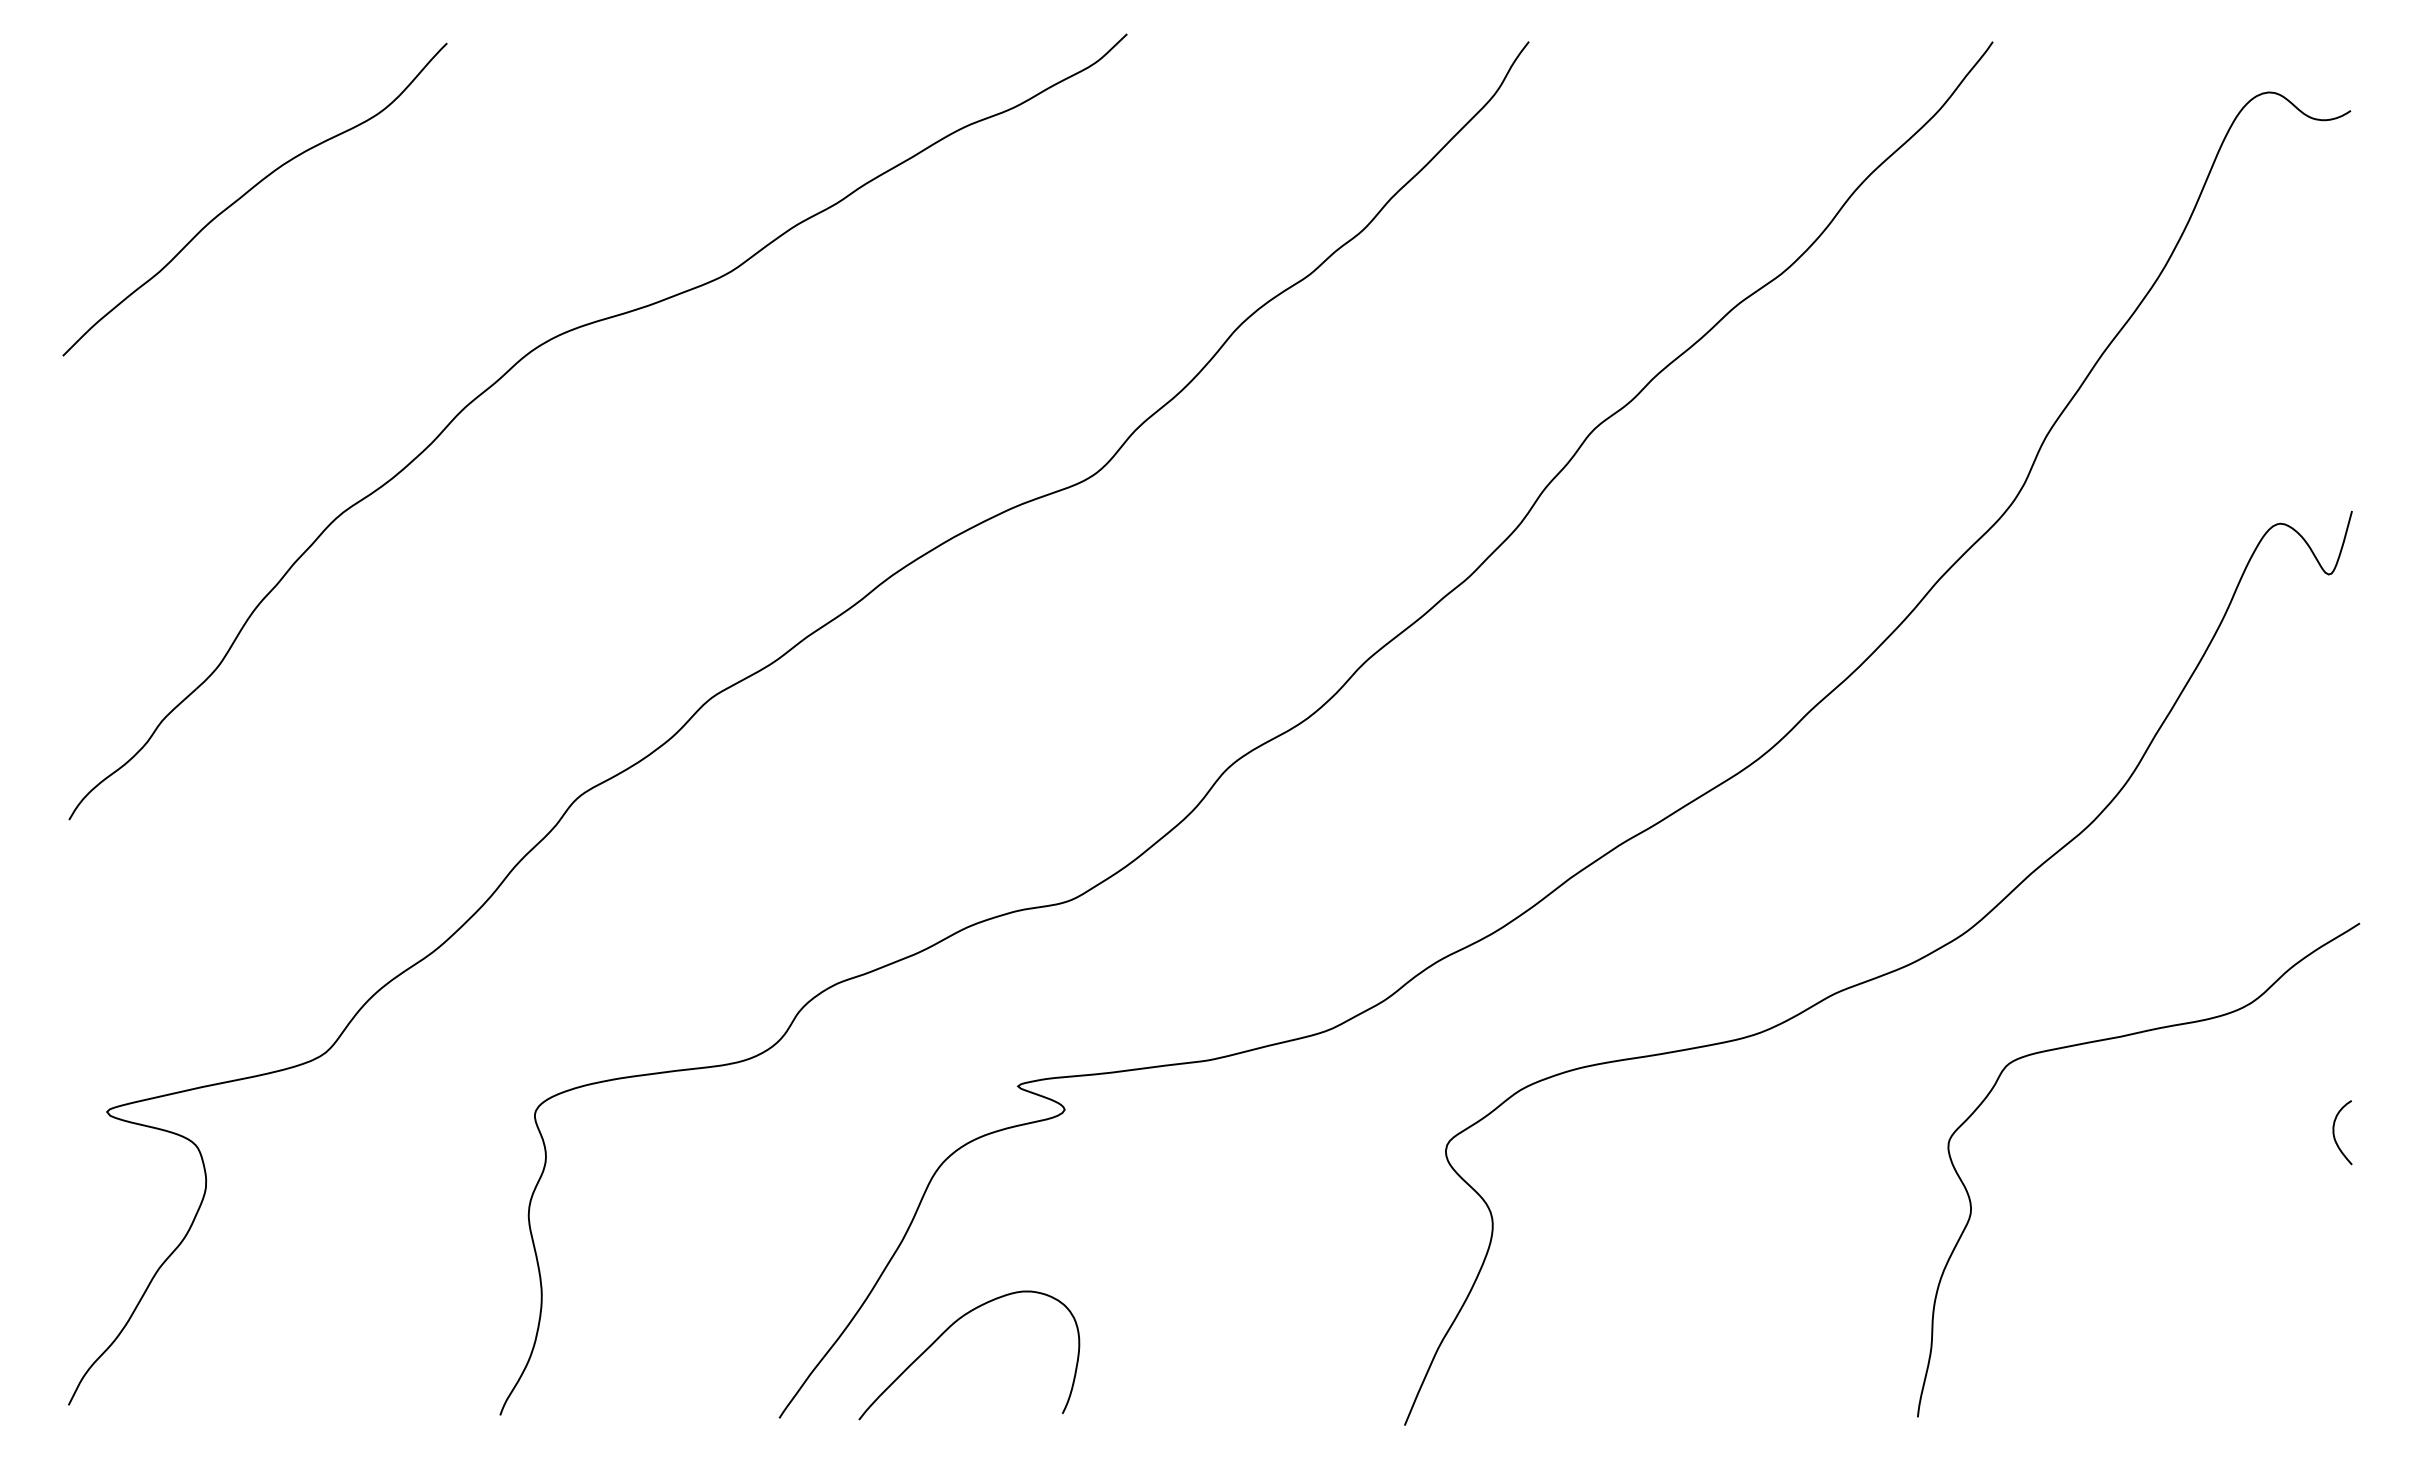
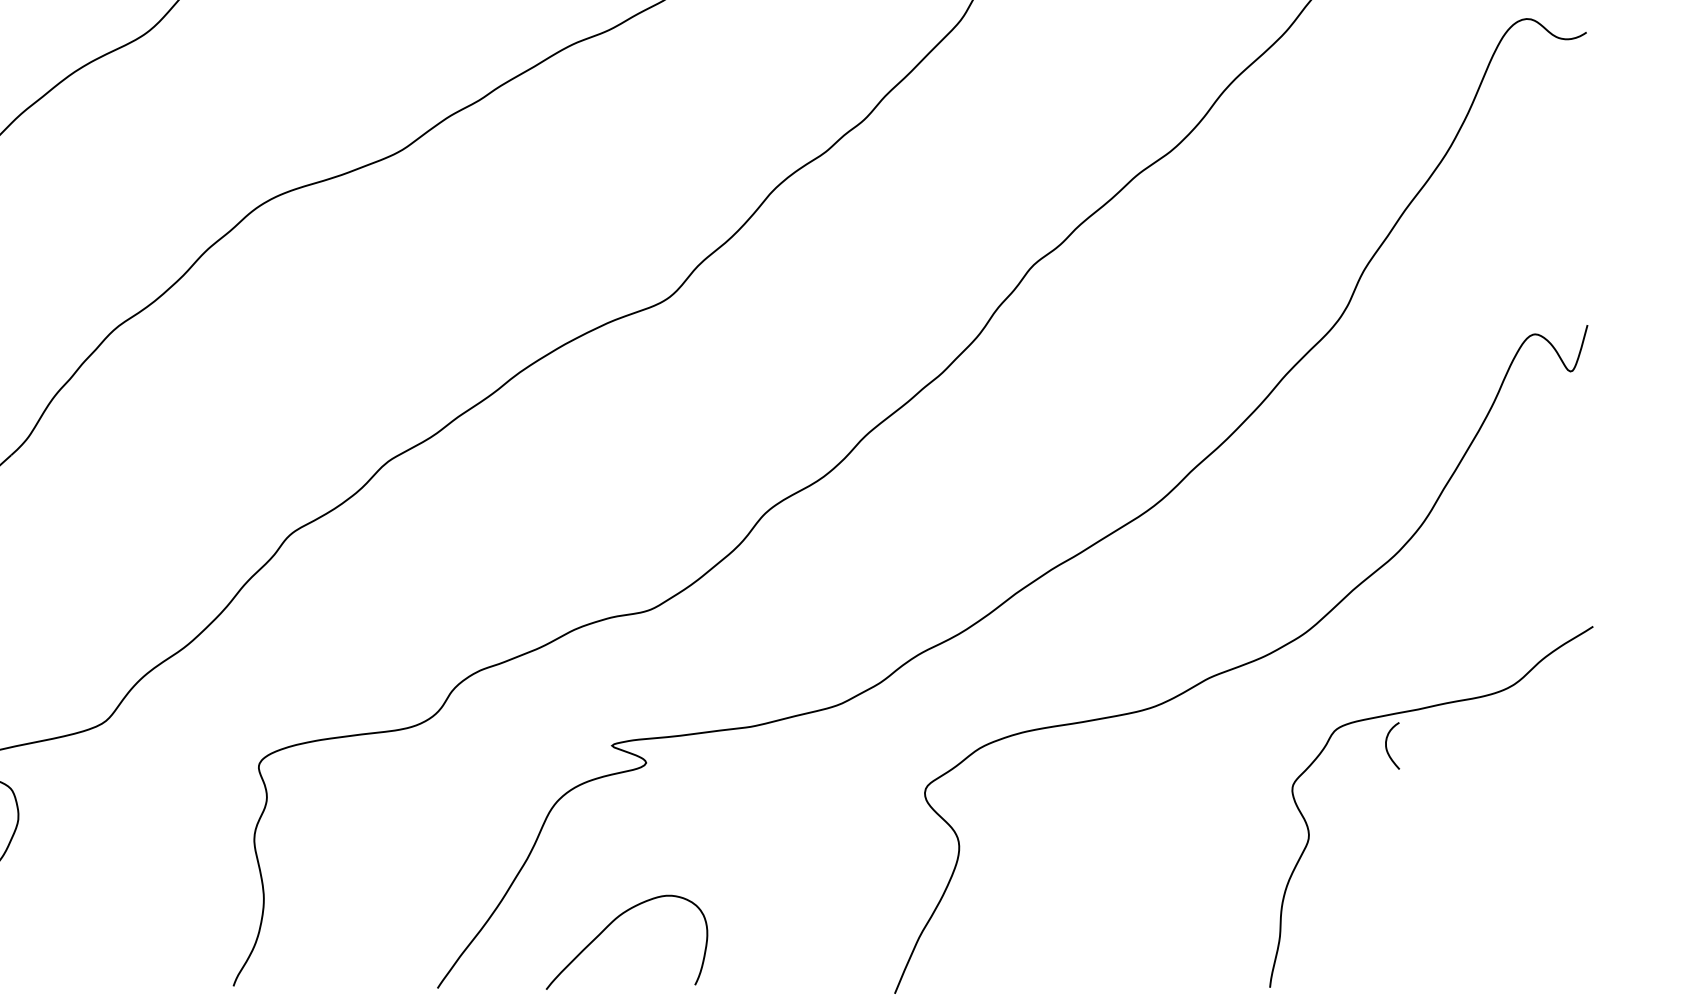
curve: (2334, 1132) -> (1386, 745), moved
curve: (946, 1331) -> (610, 925), moved

